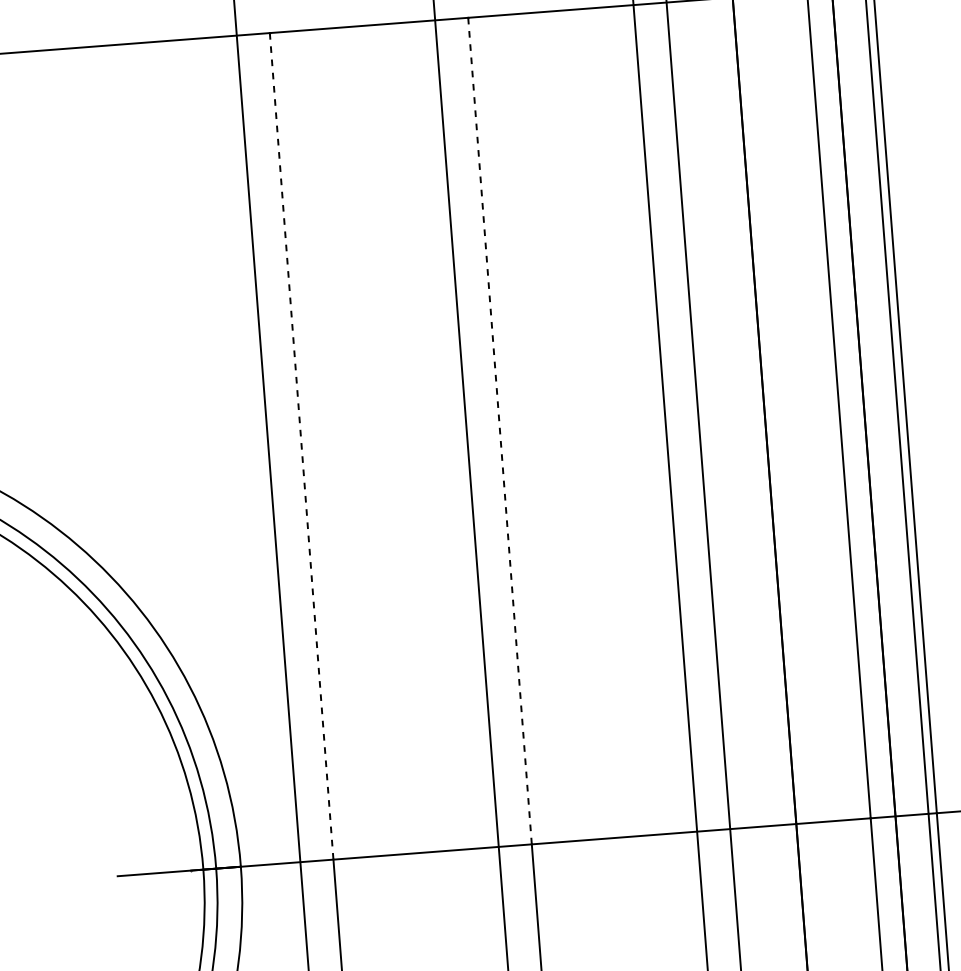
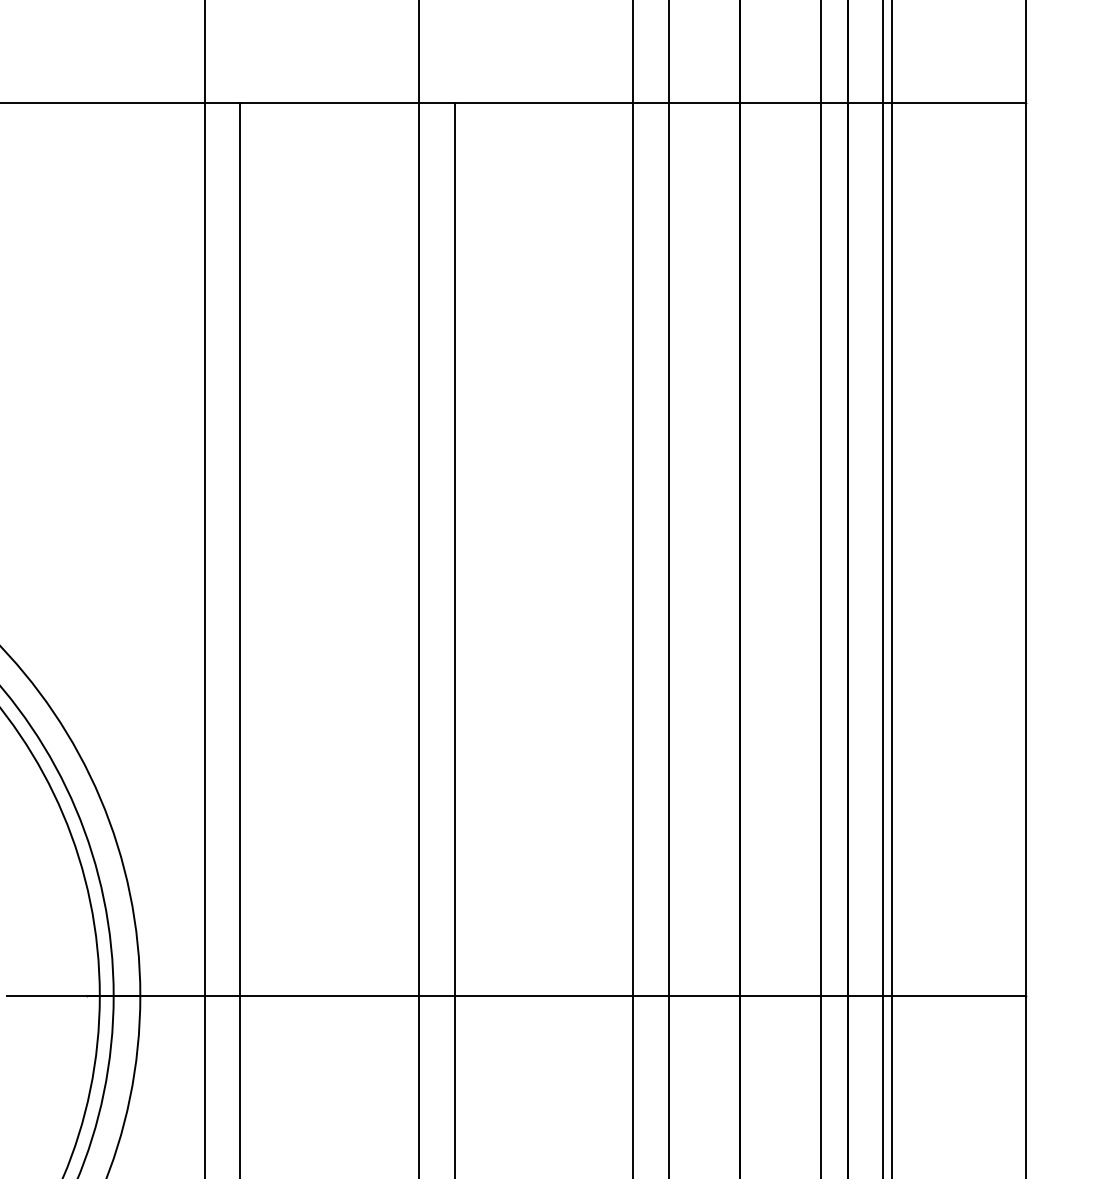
line: (499, 431) -> (454, 549), dashed -> solid
line: (301, 446) -> (240, 549), dashed -> solid

